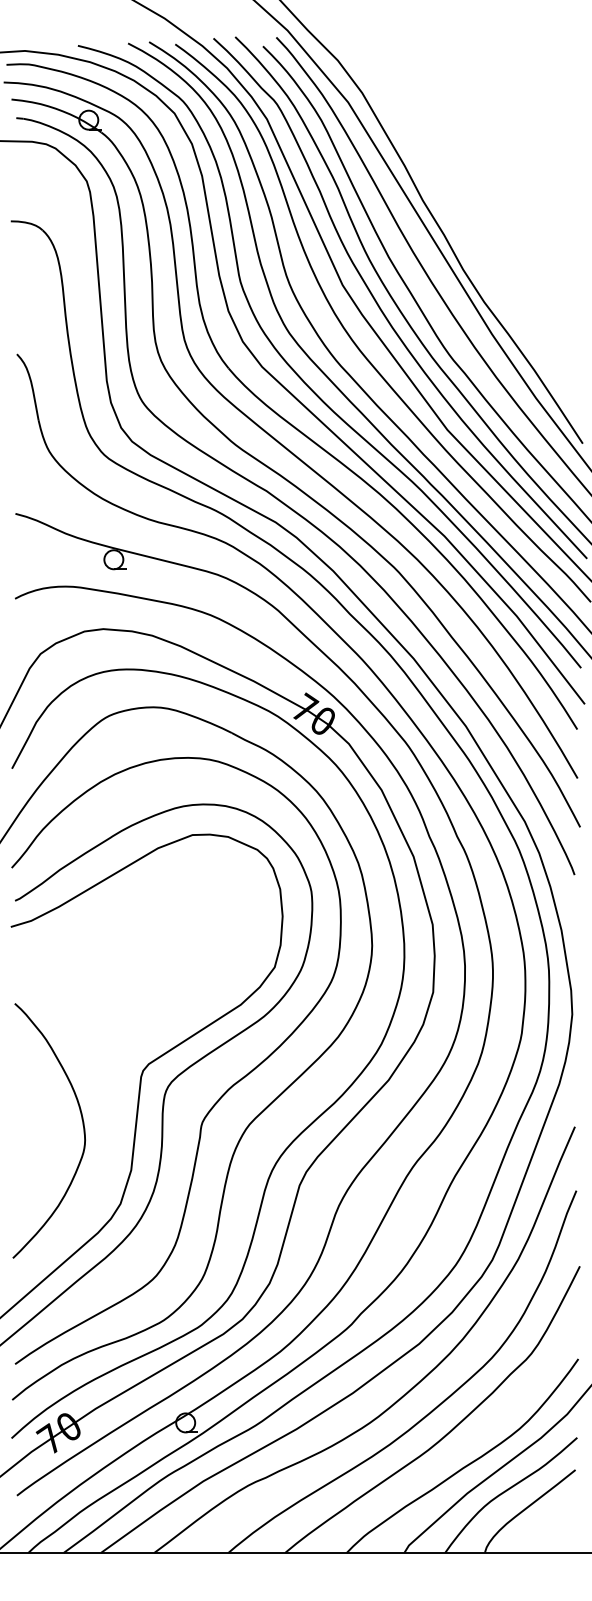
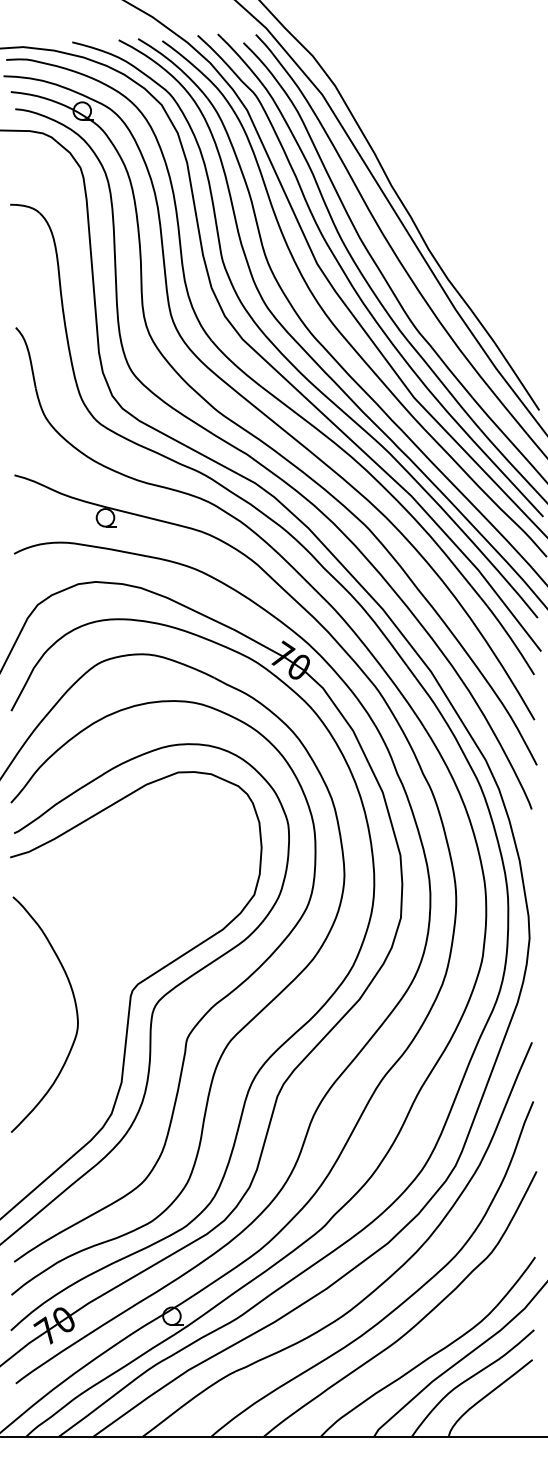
curve: (82, 1125) -> (75, 1009), moved

